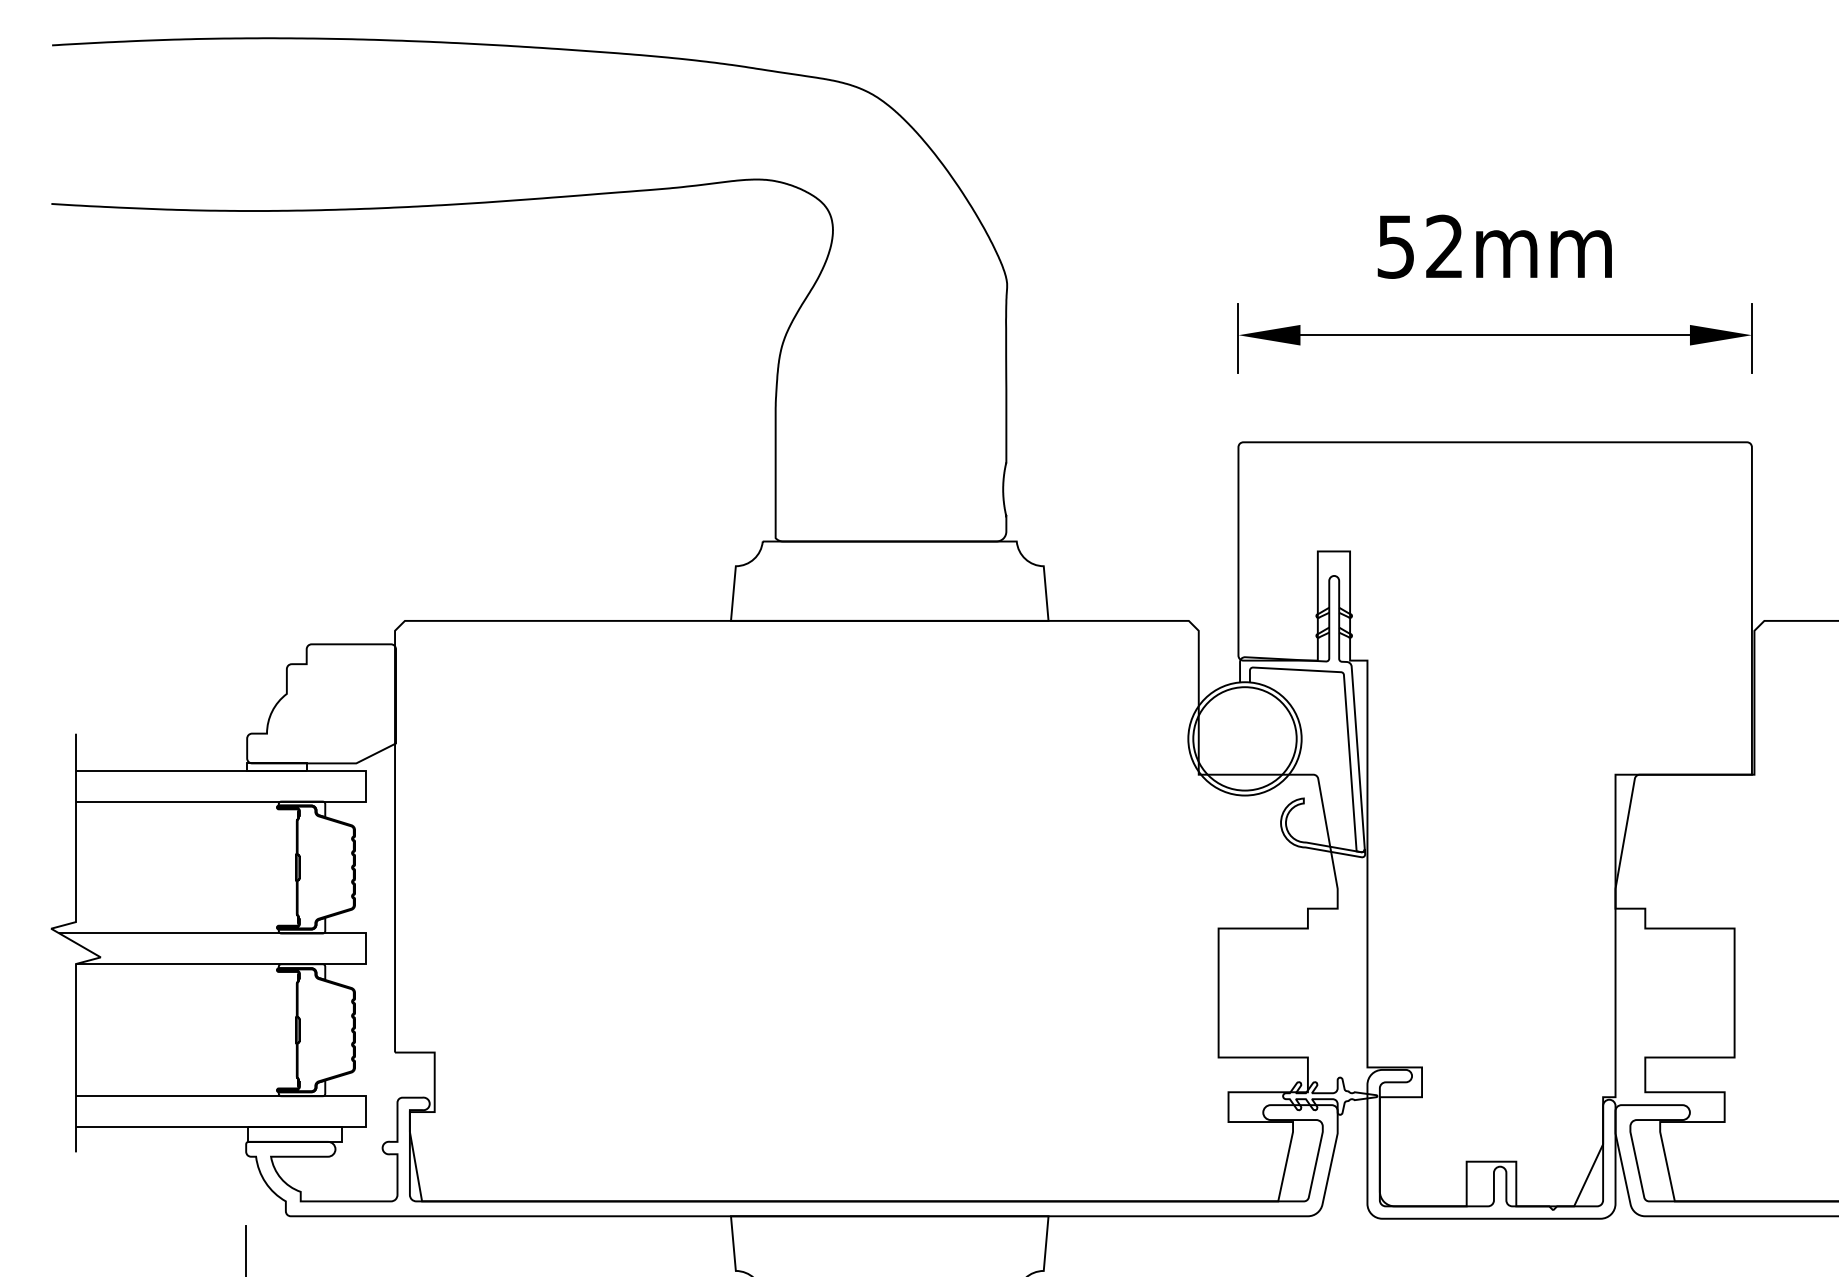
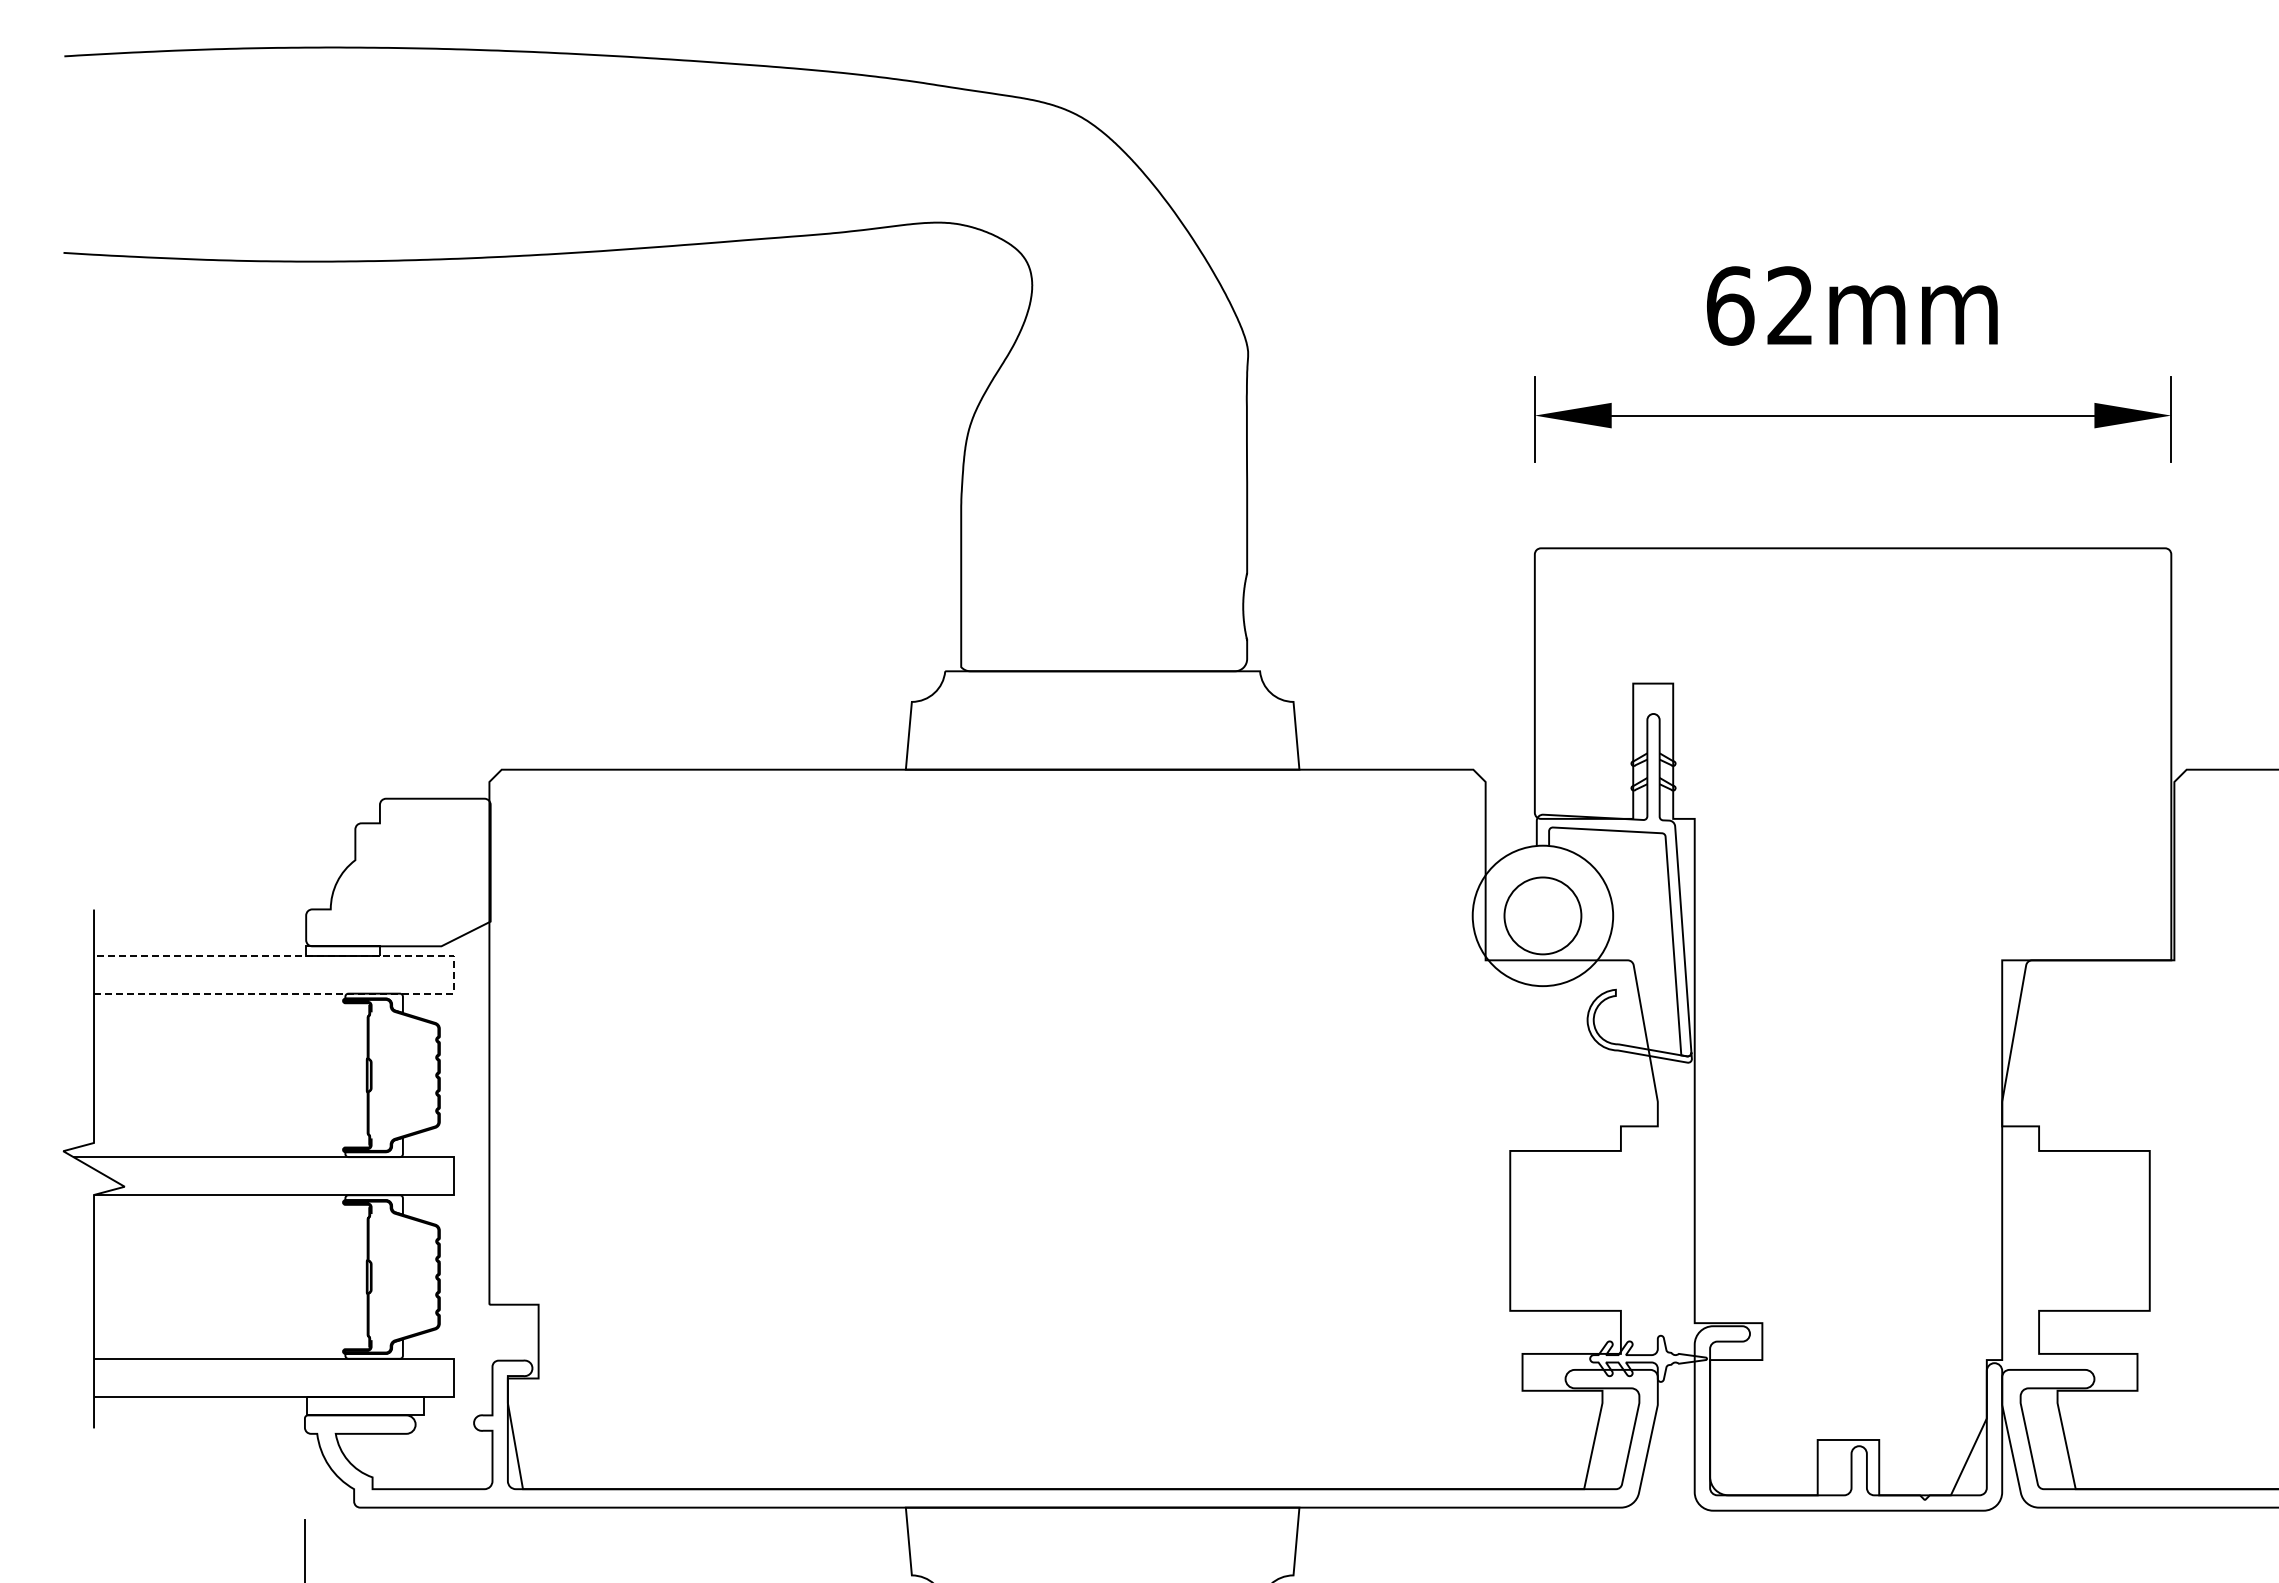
text: (1396, 246) -> (1730, 305), 52mm -> 62mm
circle: (1244, 738) -> (1542, 915), size x0.6
line: (366, 786) -> (453, 974), solid -> dashed

